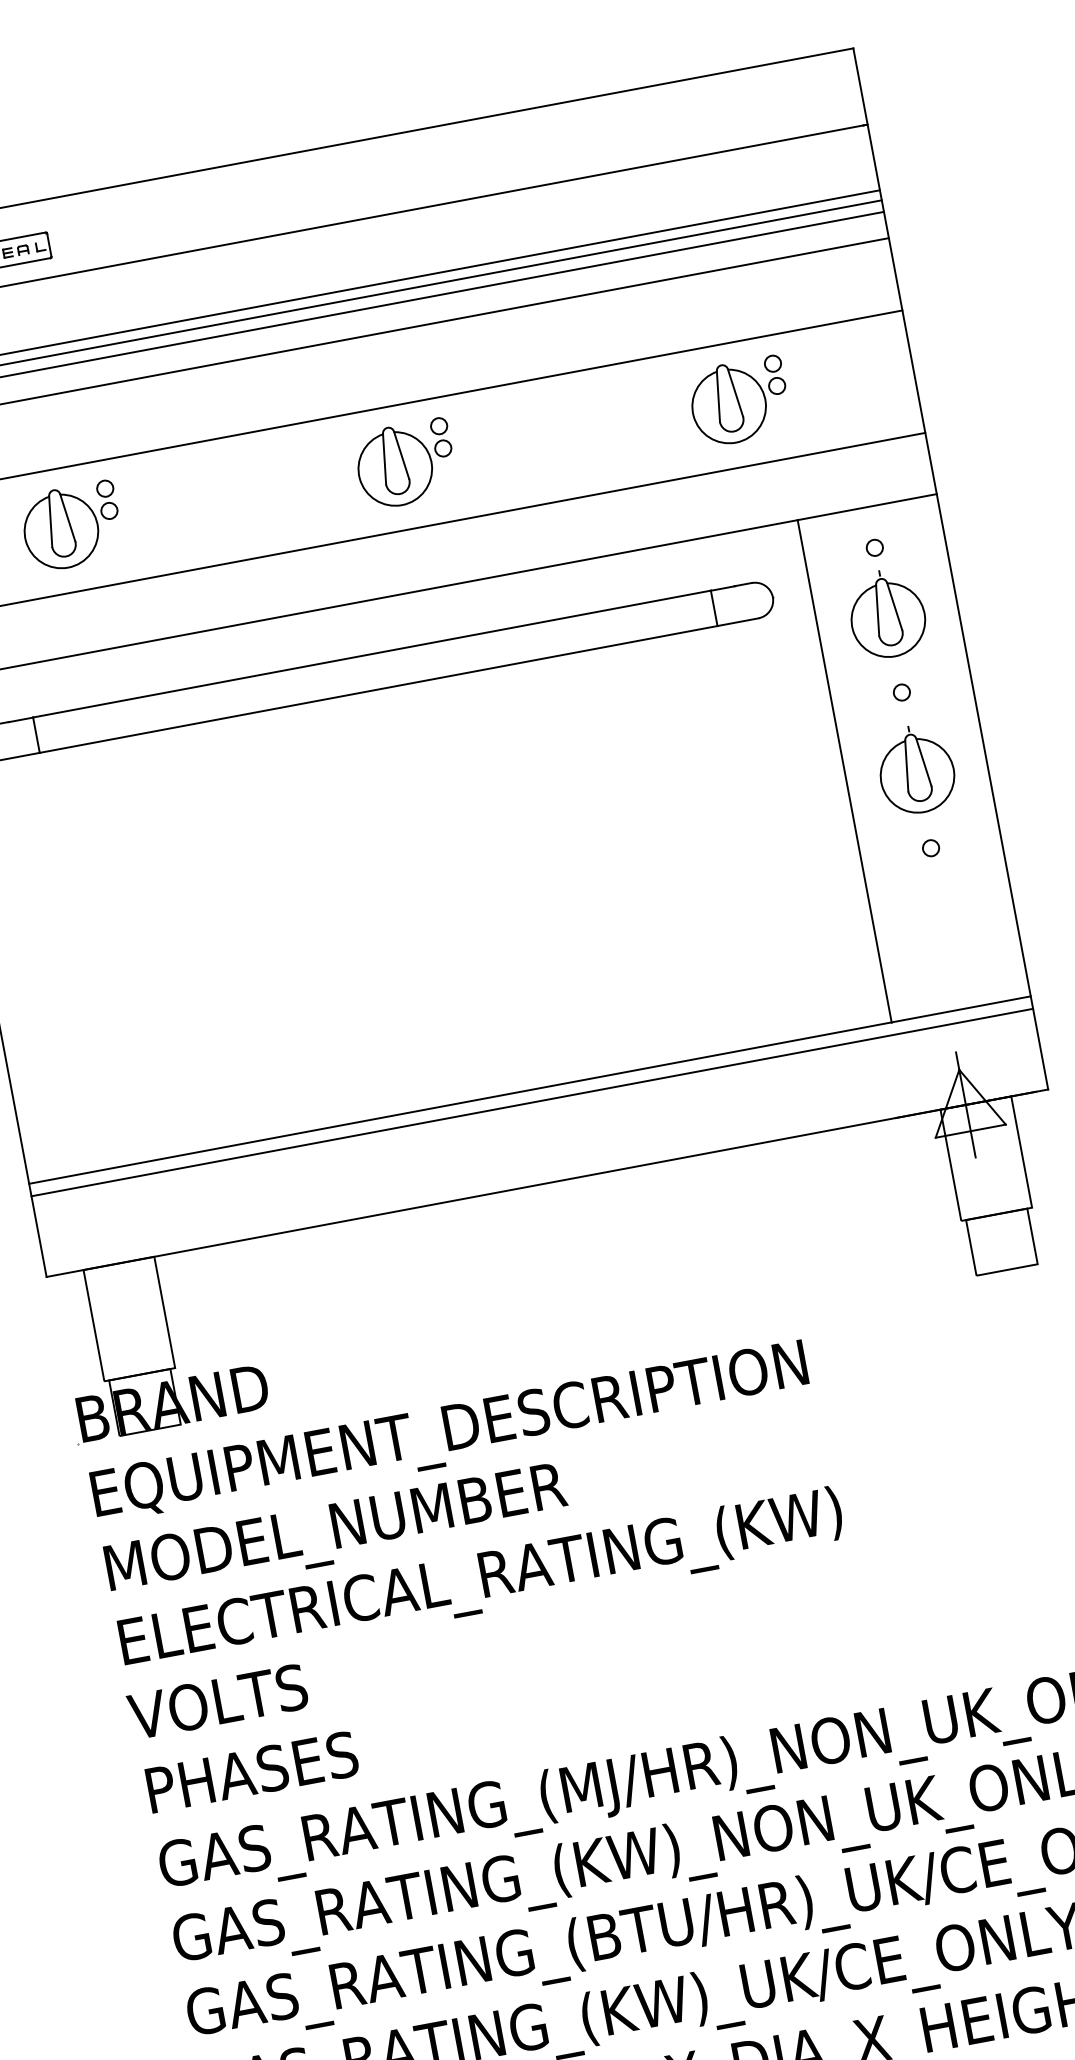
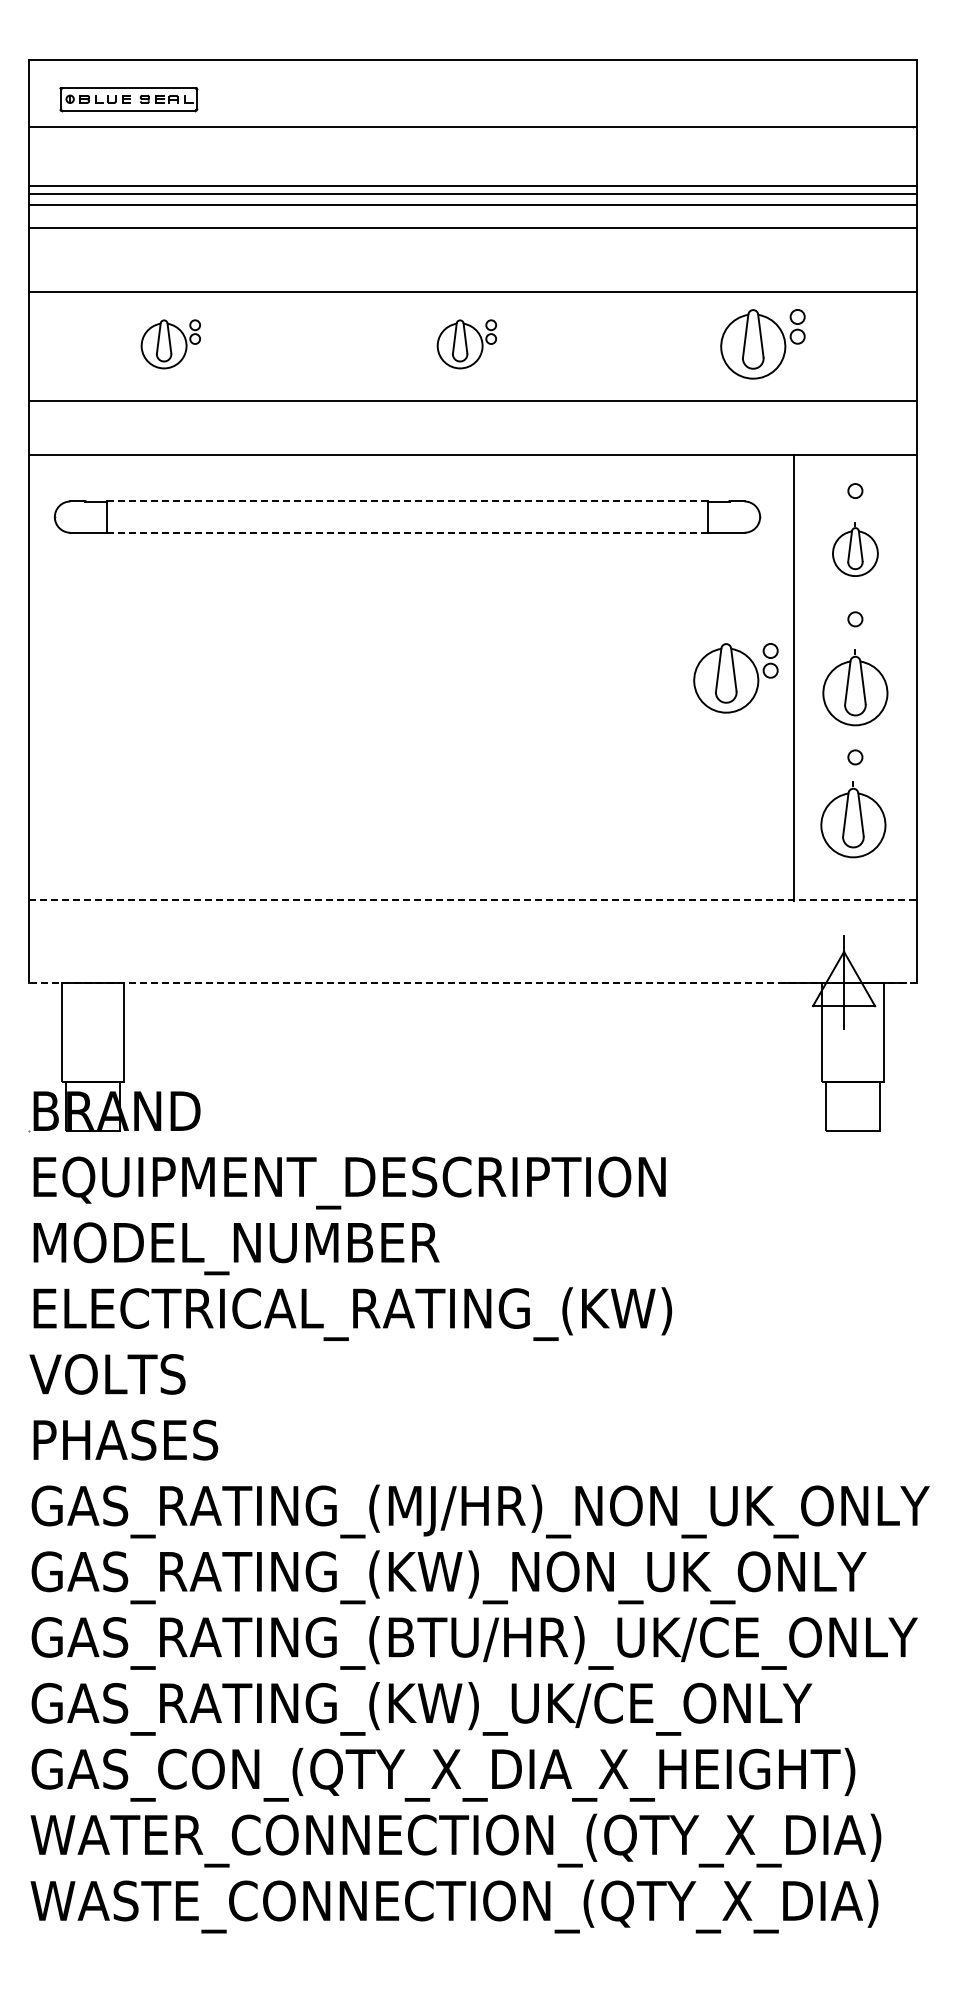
part: (405, 464) -> (466, 344), size x0.7
part: (71, 527) -> (170, 344), size x0.7
part: (887, 613) -> (855, 549), size x0.7
line: (373, 653) -> (408, 501), solid -> dashed
line: (379, 688) -> (408, 532), solid -> dashed
part: (779, 784) -> (735, 678), added
part: (942, 918) -> (853, 819), added
line: (530, 1090) -> (473, 900), solid -> dashed
line: (531, 1102) -> (472, 911), removed
line: (546, 1182) -> (472, 982), solid -> dashed

